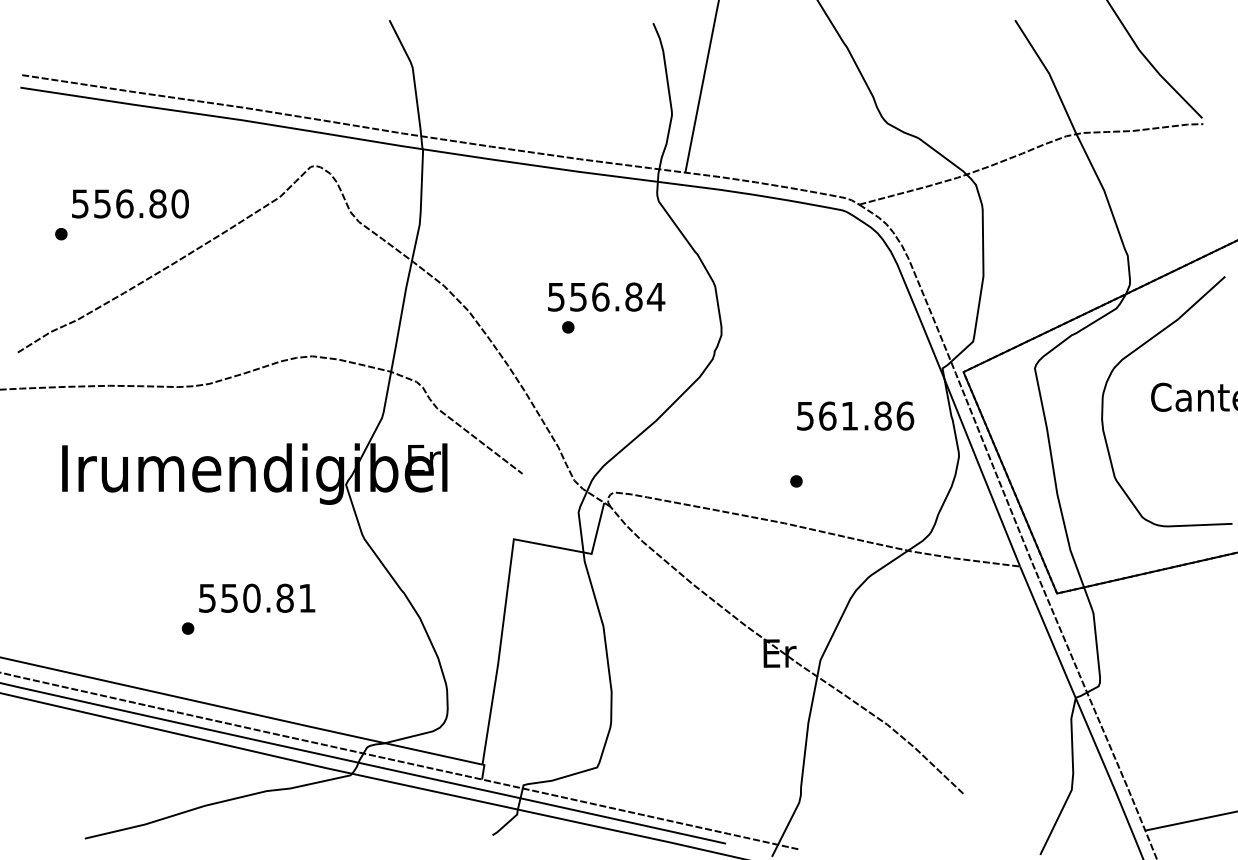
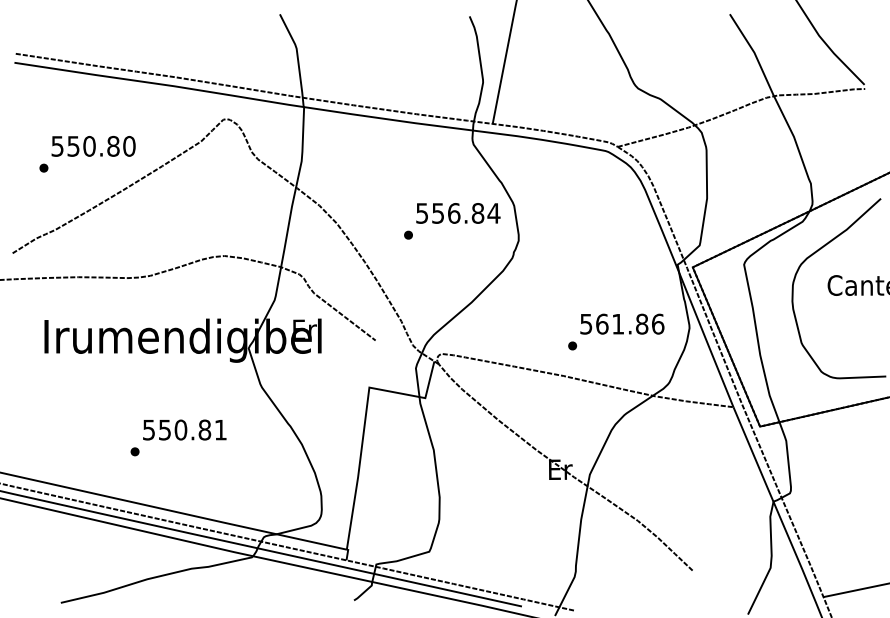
text: (124, 203) -> (89, 146), 556.80 -> 550.80
text: (606, 296) -> (458, 212), moved
text: (855, 415) -> (622, 323), moved

